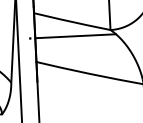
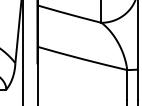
line: (75, 36) -> (71, 26), removed

